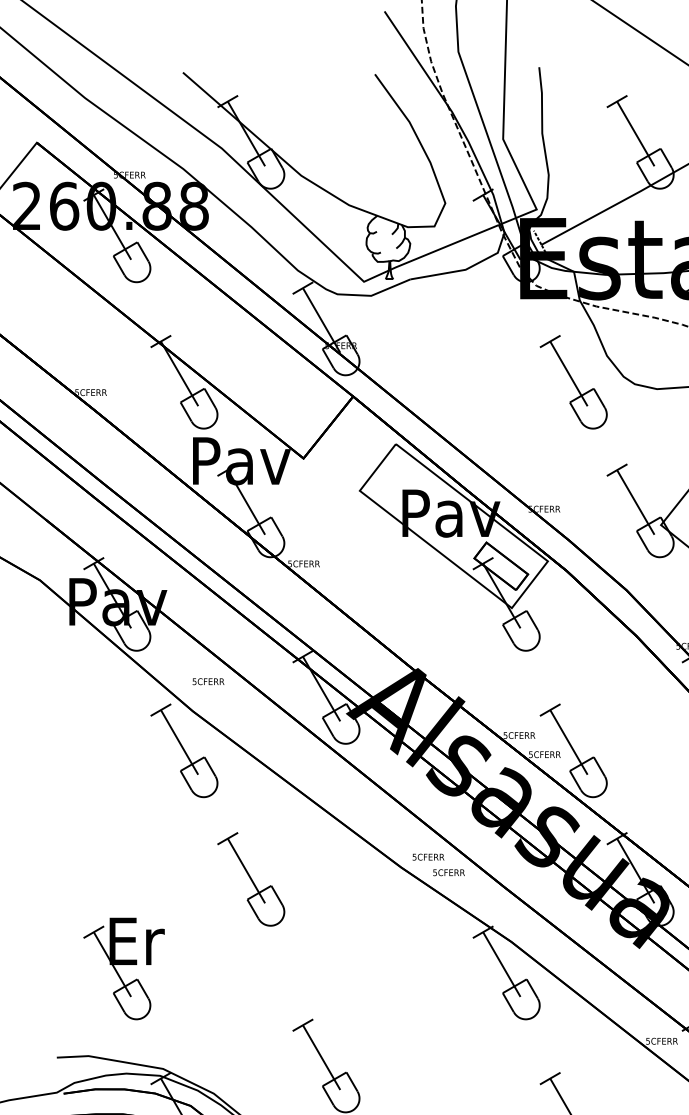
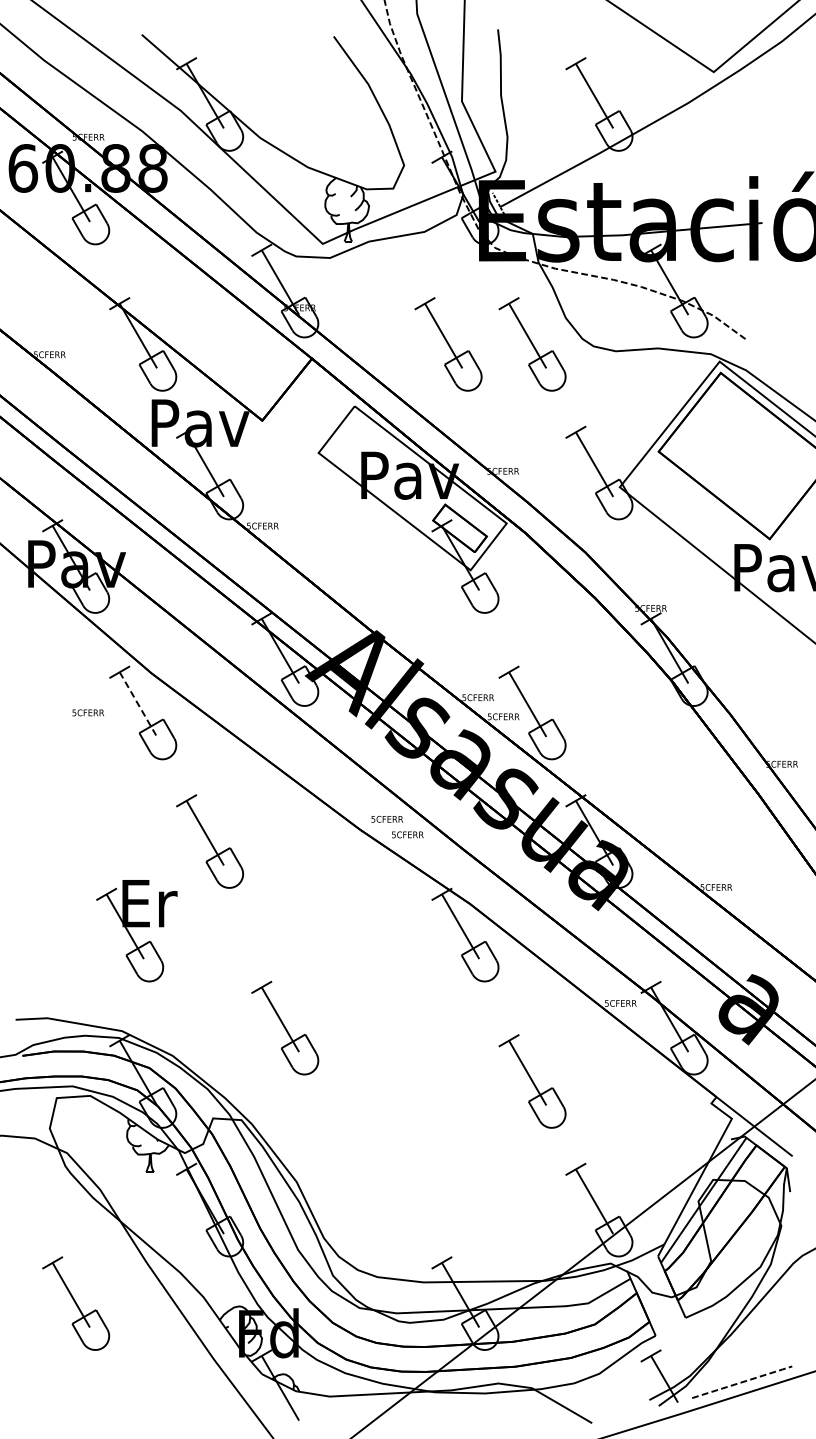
part: (489, 382) -> (448, 344), added
text: (207, 681) -> (87, 712), moved
line: (179, 743) -> (138, 705), solid -> dashed
part: (123, 969) -> (136, 931), moved

